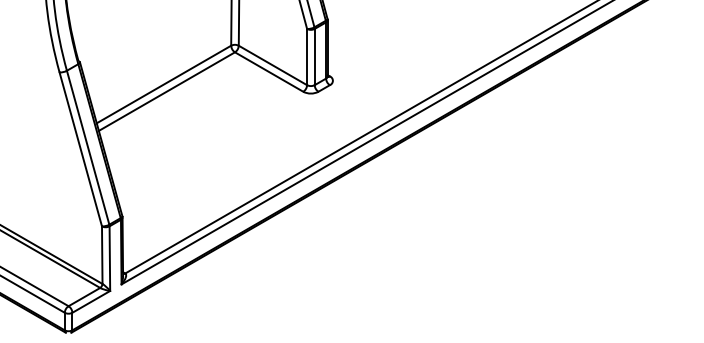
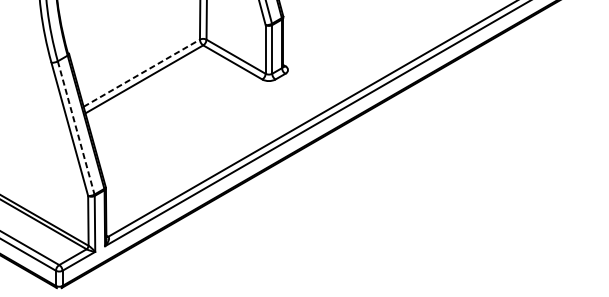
line: (163, 84) -> (141, 73), solid -> dashed
line: (88, 147) -> (76, 127), solid -> dashed

